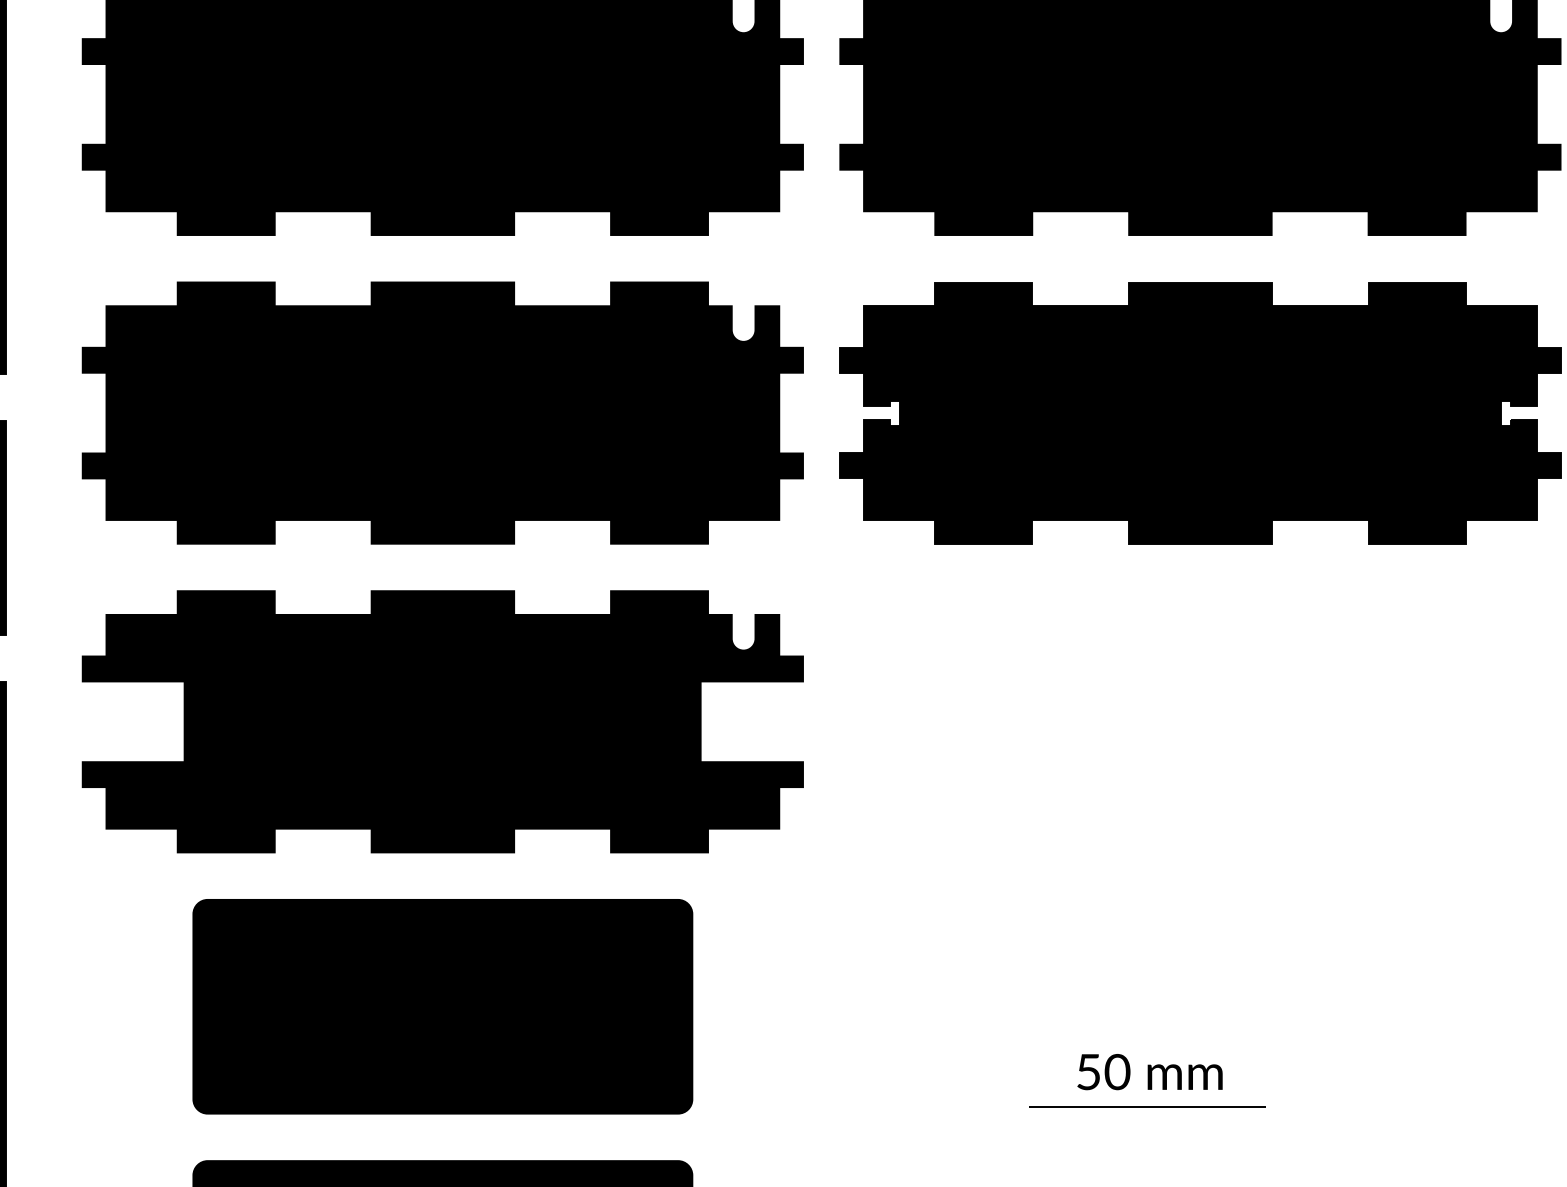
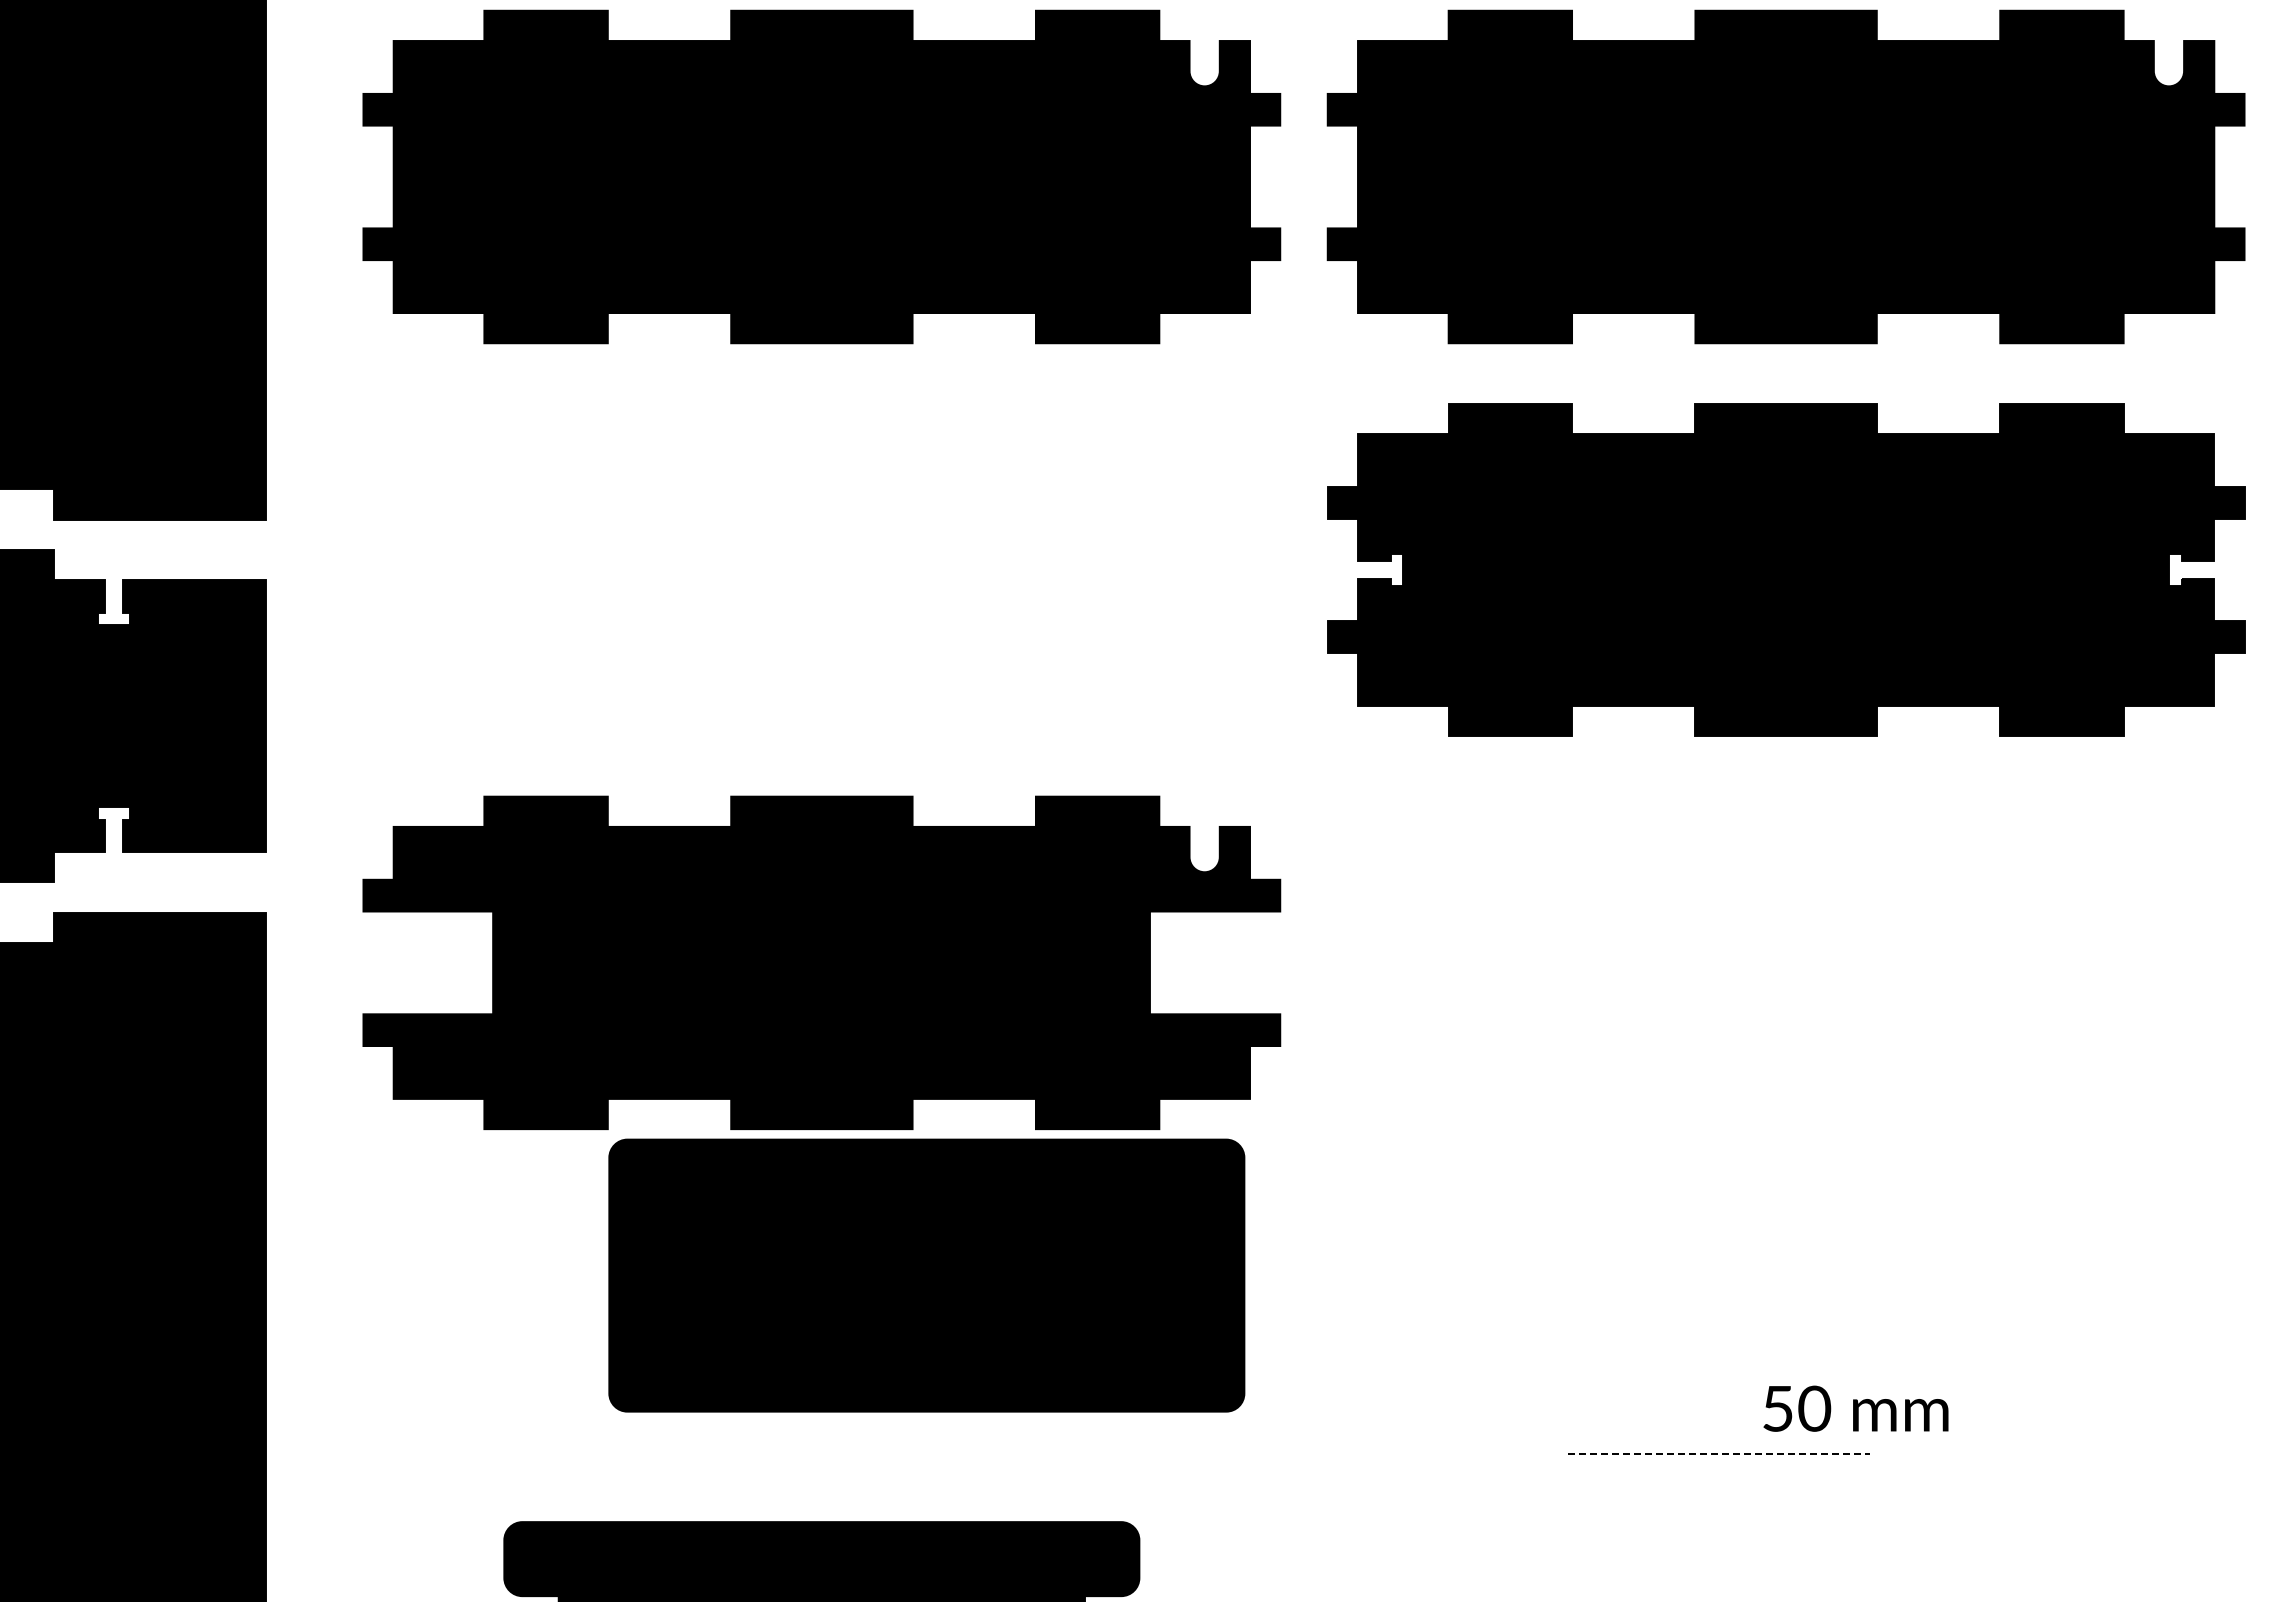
part: (442, 412) -> (821, 569), removed
part: (442, 1006) -> (926, 1275), moved
text: (1149, 1071) -> (1855, 1408), moved
line: (1148, 1107) -> (1719, 1453), solid -> dashed

